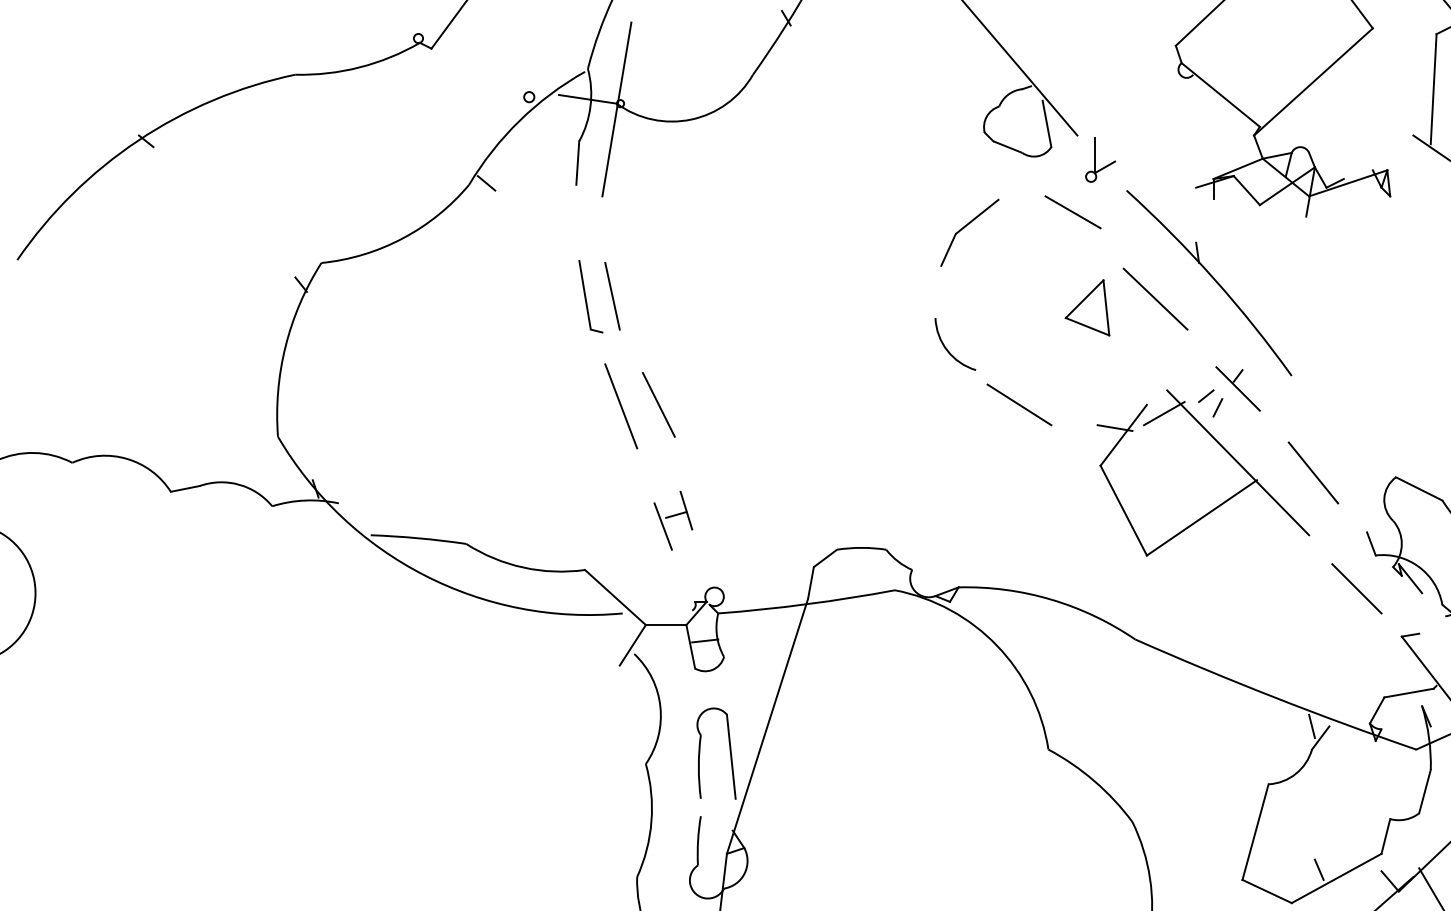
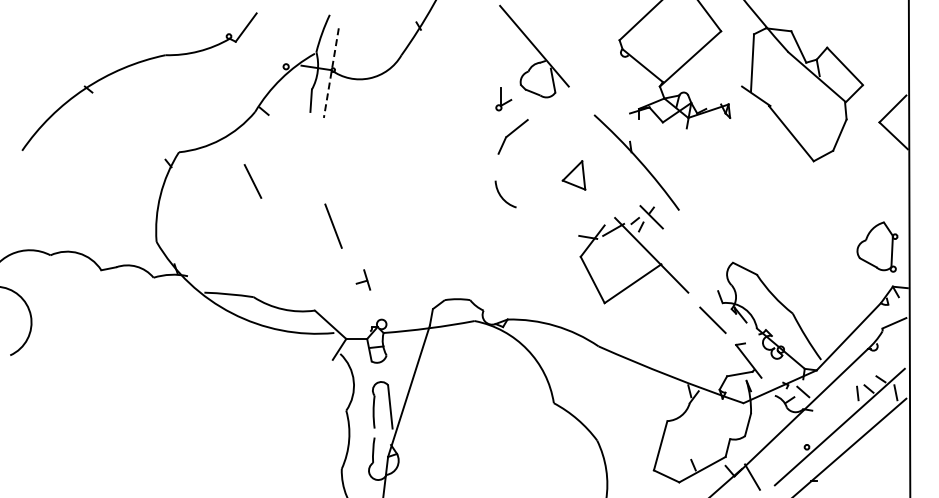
line: (617, 110) -> (331, 73), solid -> dashed
part: (1100, 160) -> (503, 99), moved
line: (1072, 211) -> (566, 125), removed
part: (599, 296) -> (322, 169), removed
line: (1154, 298) -> (608, 170), removed
line: (657, 404) -> (252, 181), moved
line: (1018, 404) -> (538, 225), removed
line: (1313, 472) -> (690, 260), removed
line: (661, 527) -> (354, 288), removed

